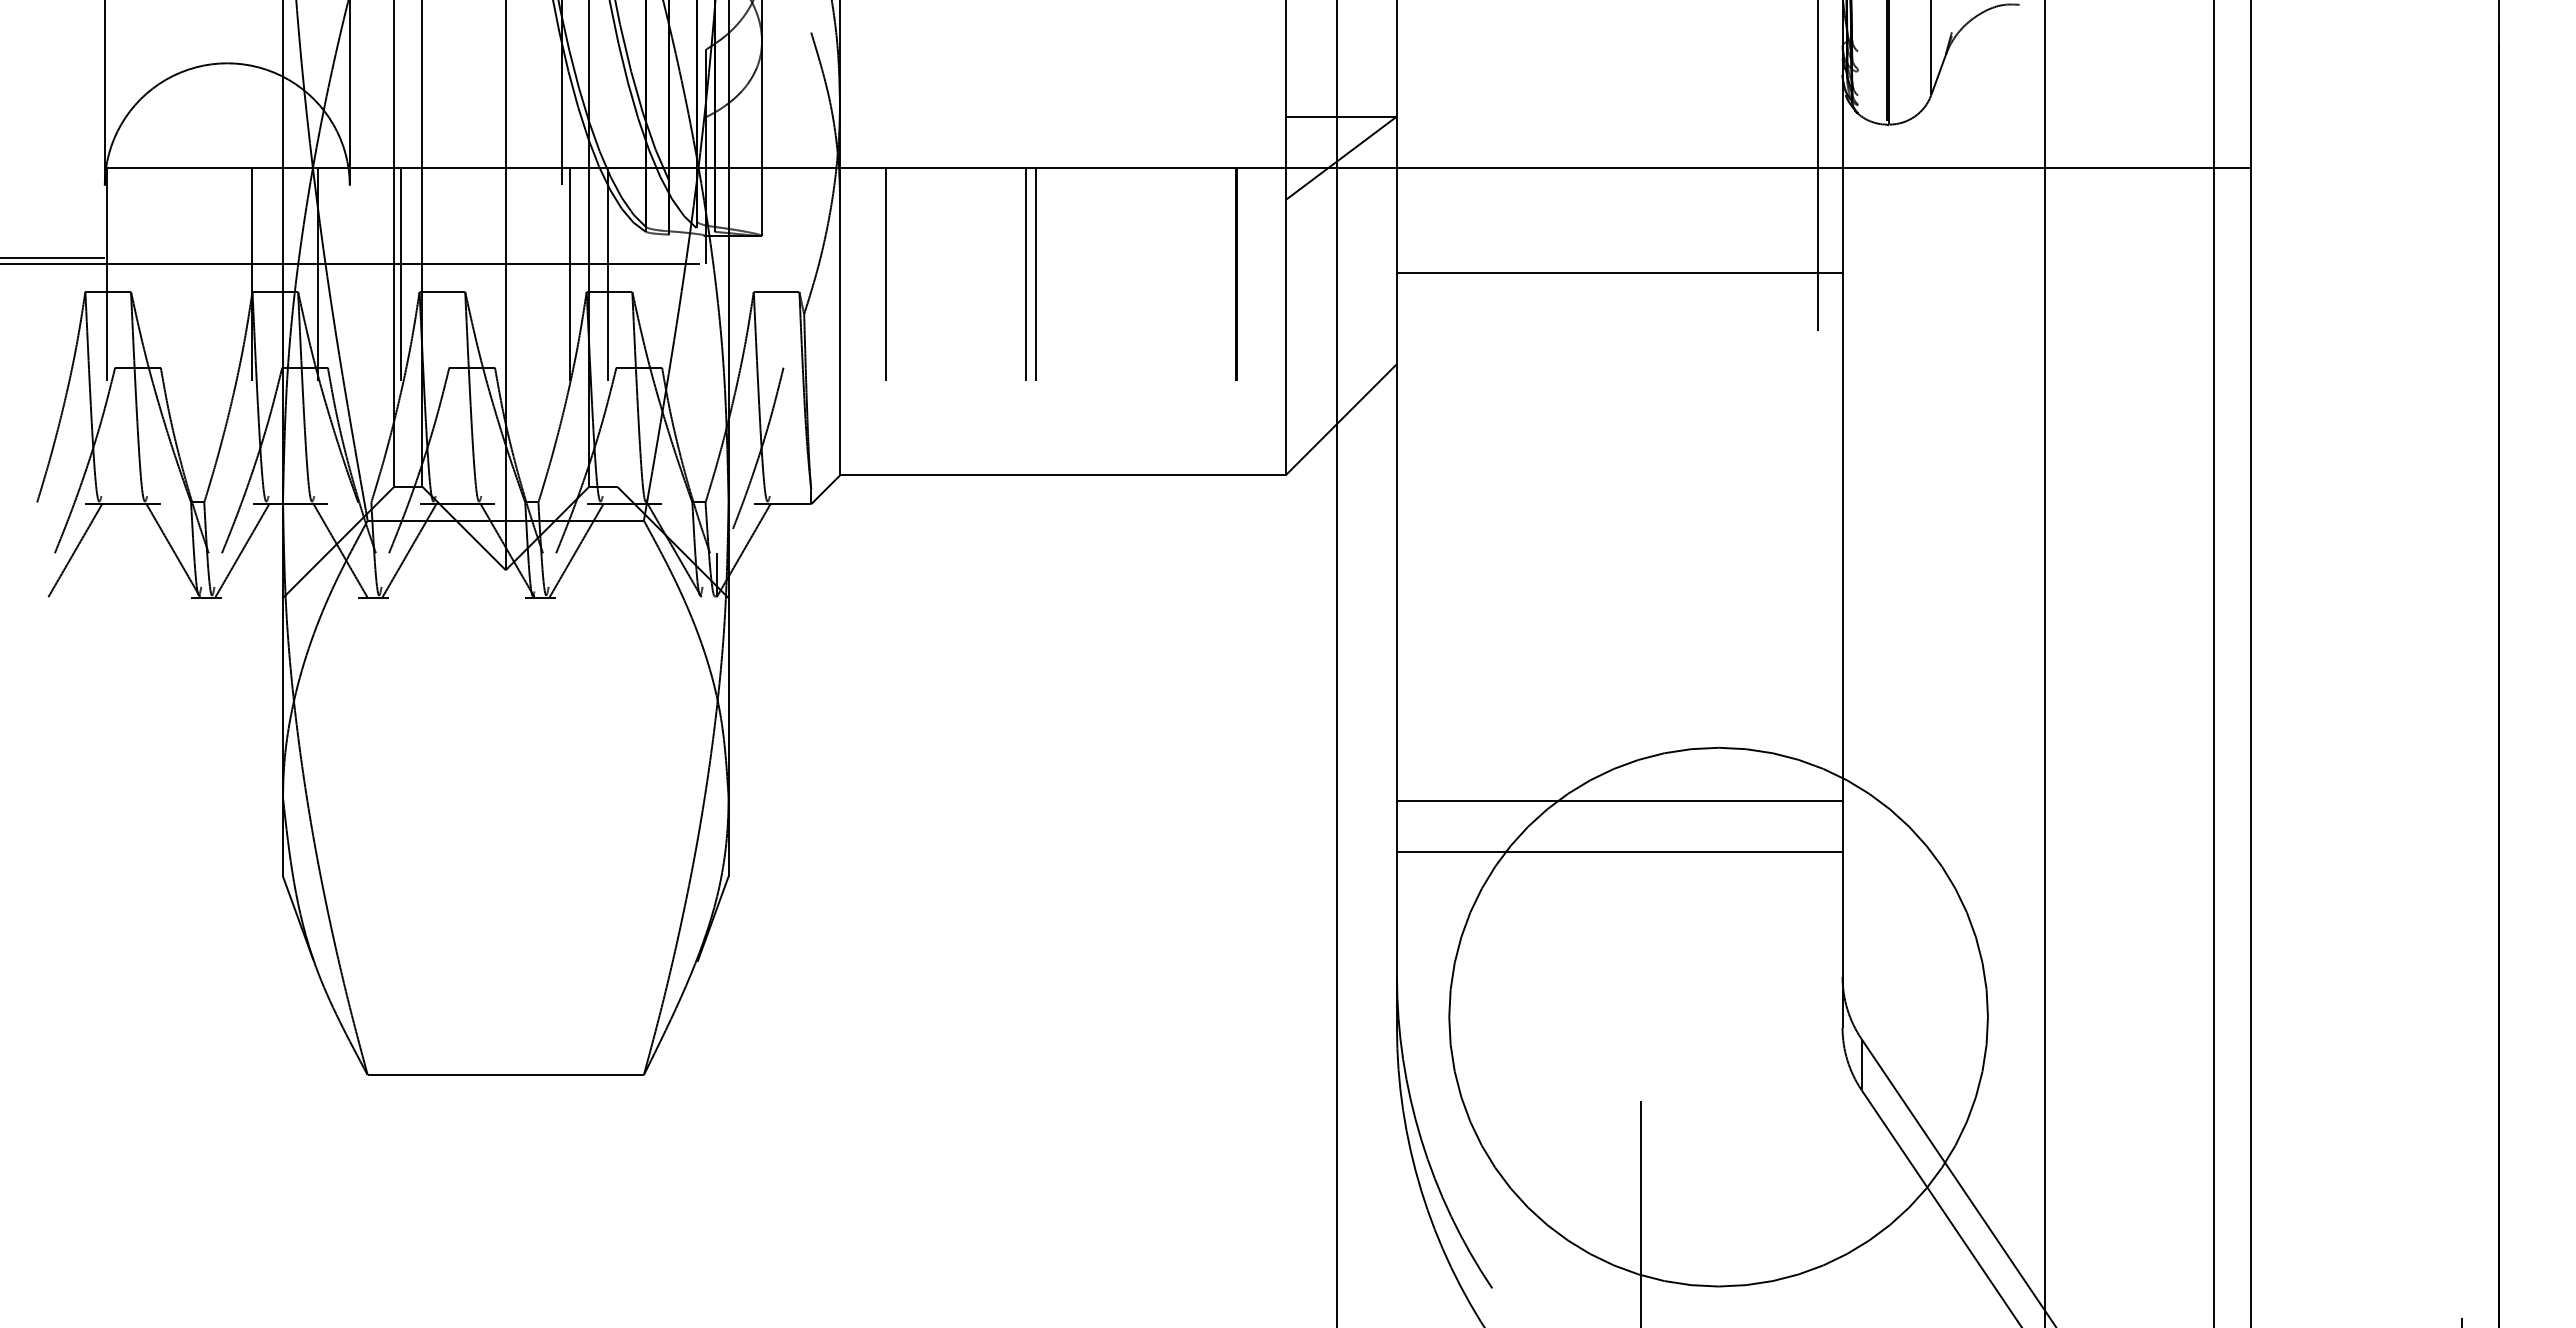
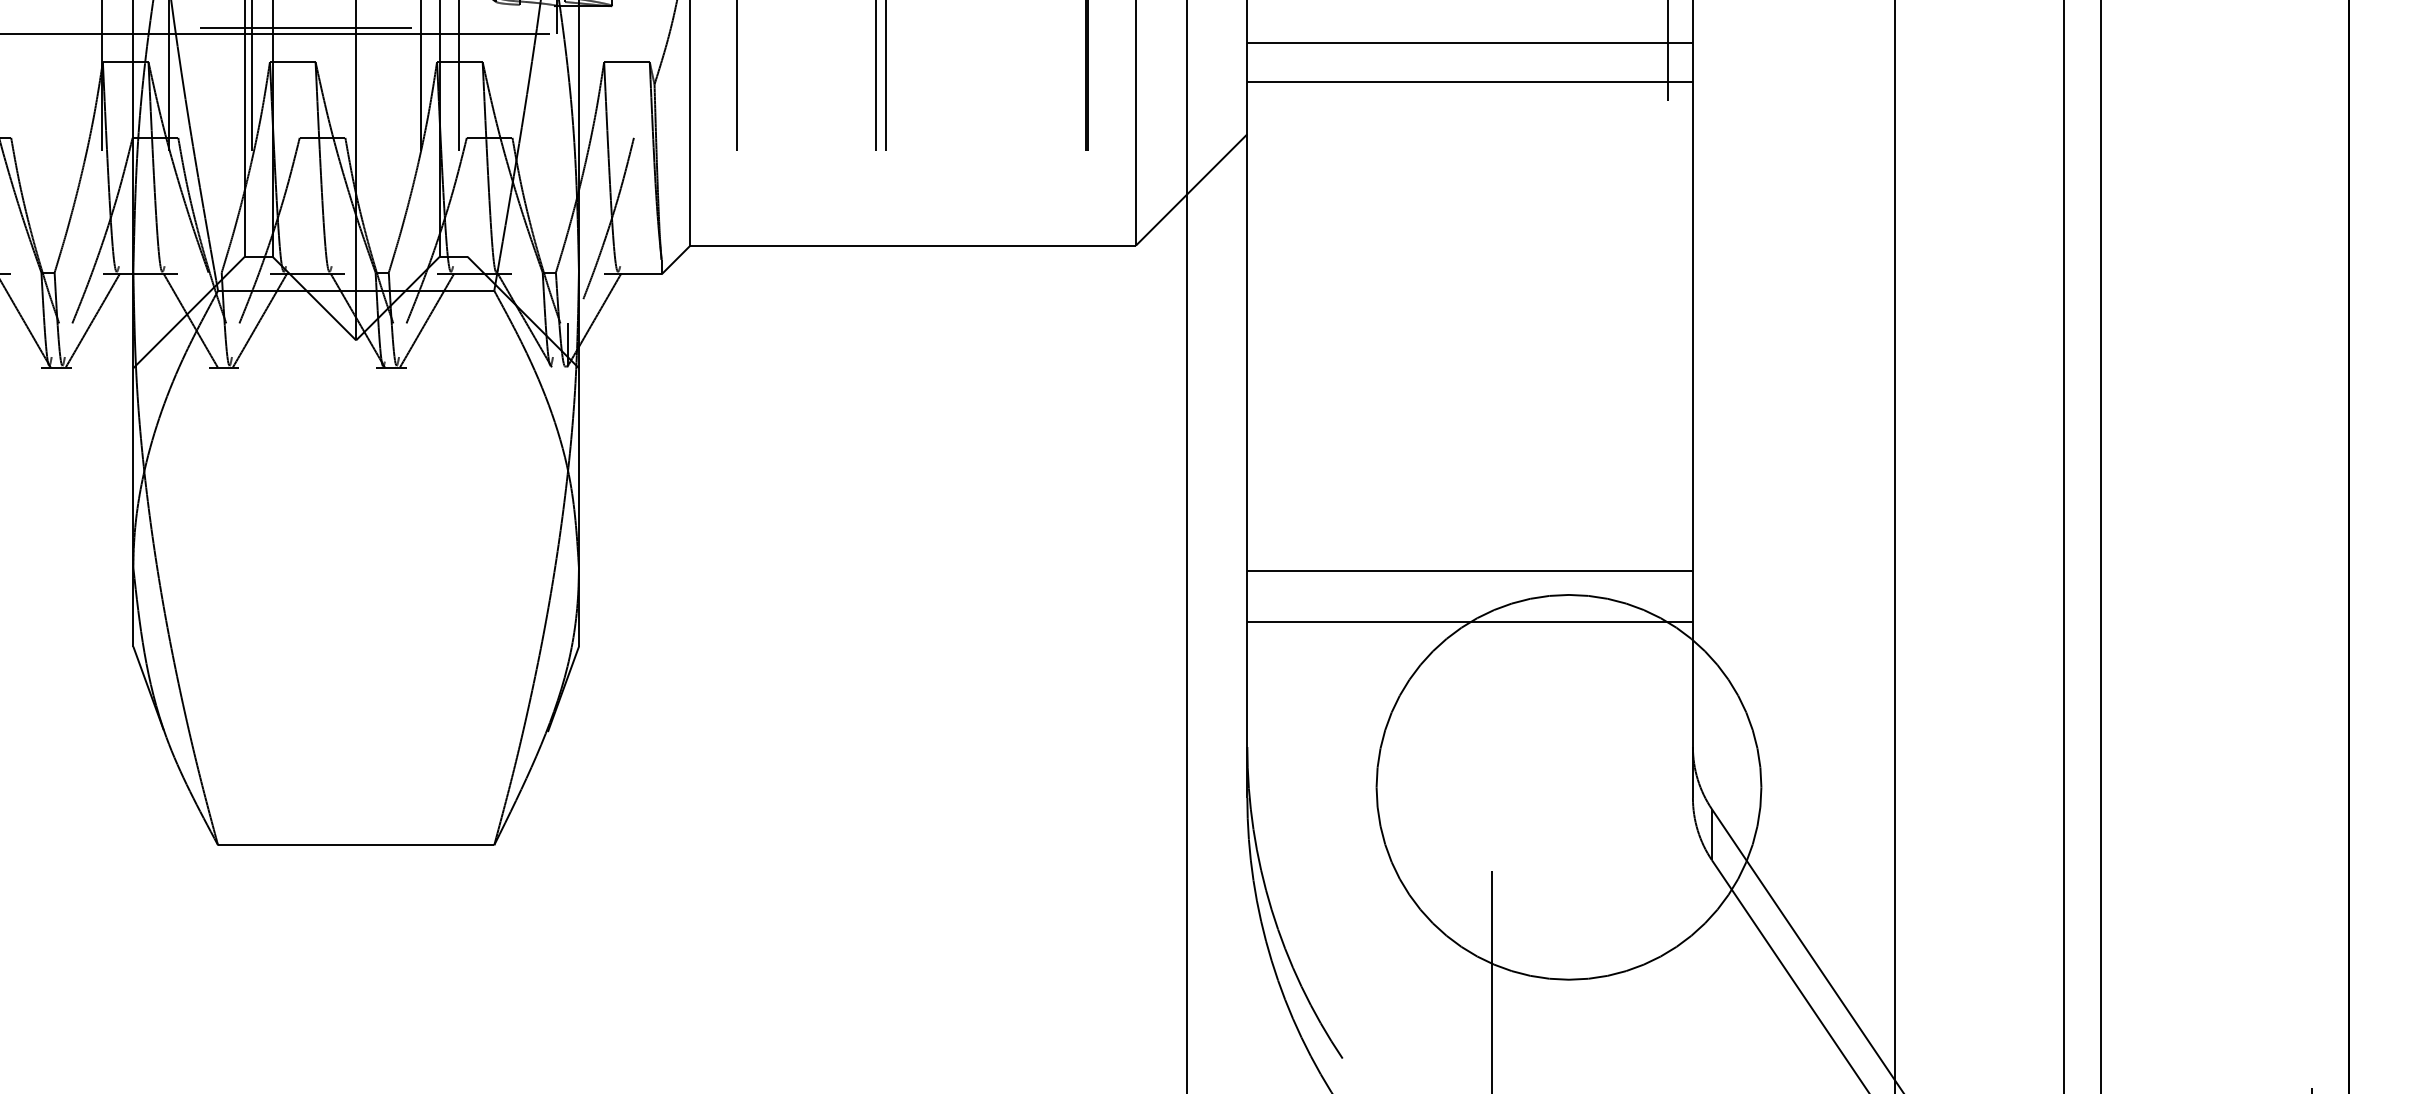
line: (455, 258) -> (305, 28), added
line: (1619, 311) -> (1469, 81), added
circle: (1718, 1016) -> (1568, 786), size x0.71

